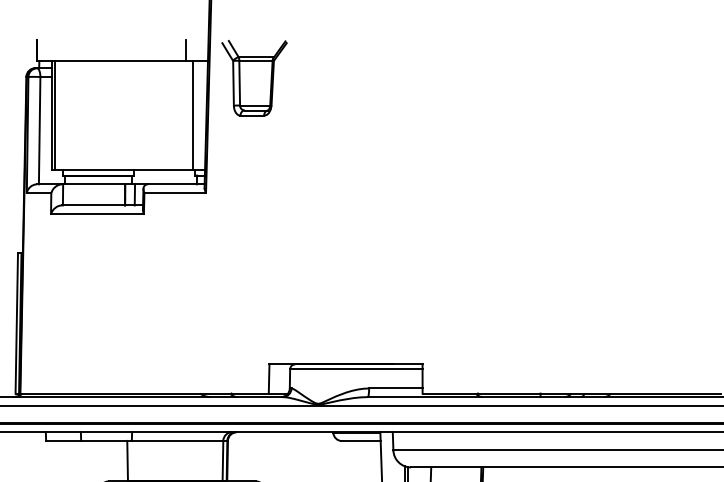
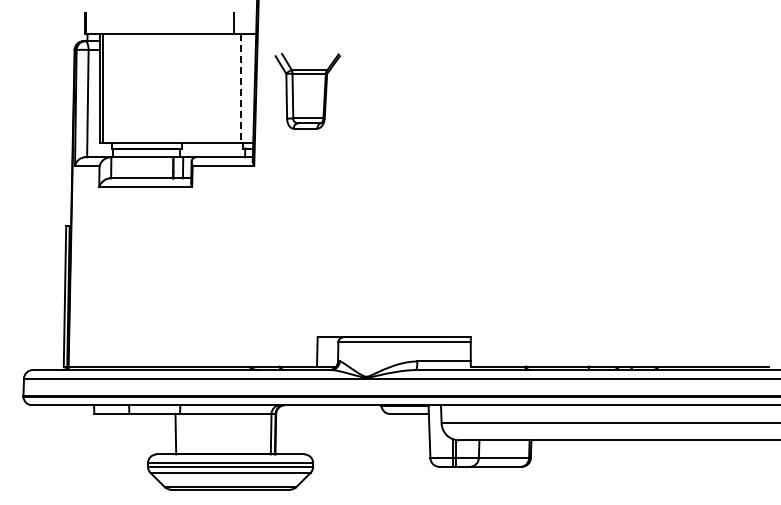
part: (254, 77) -> (307, 90), moved
line: (193, 115) -> (241, 88), solid -> dashed

